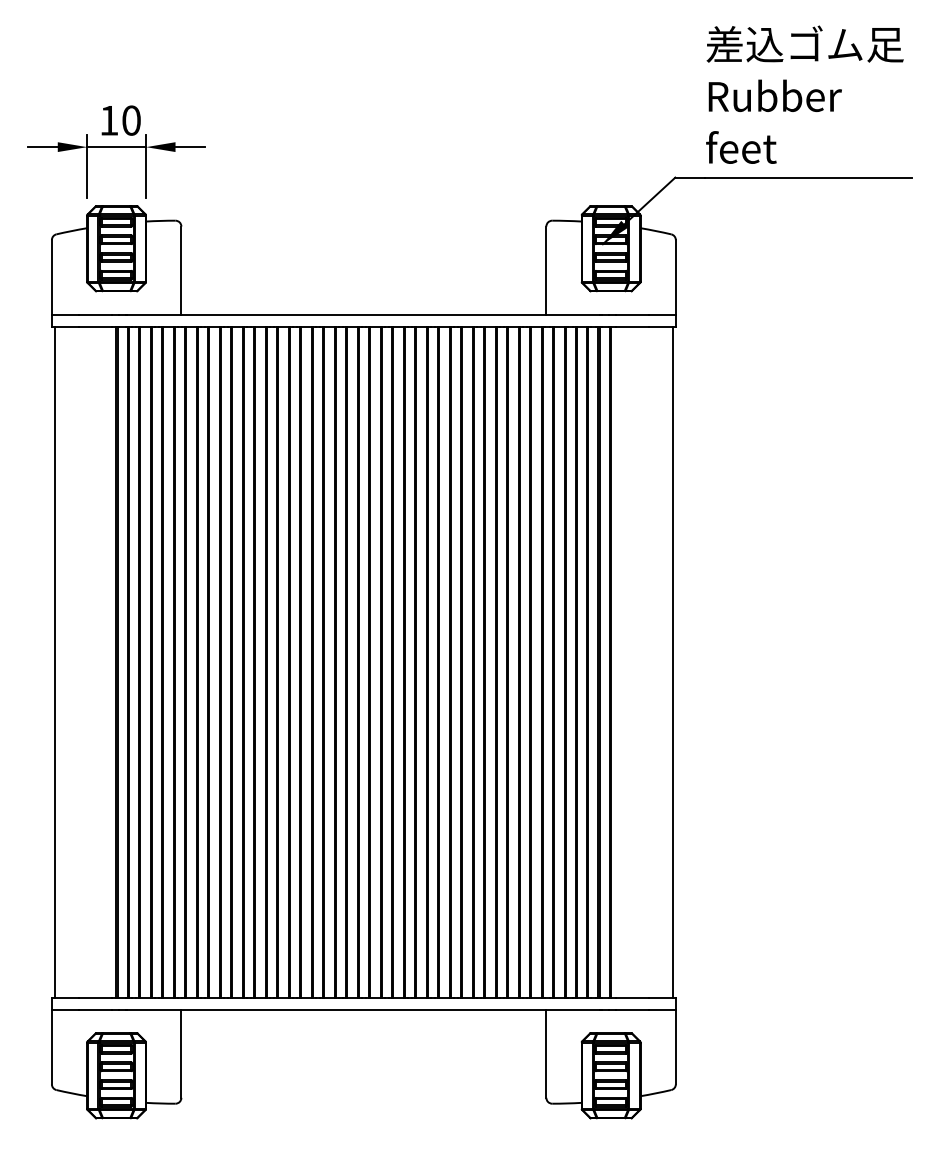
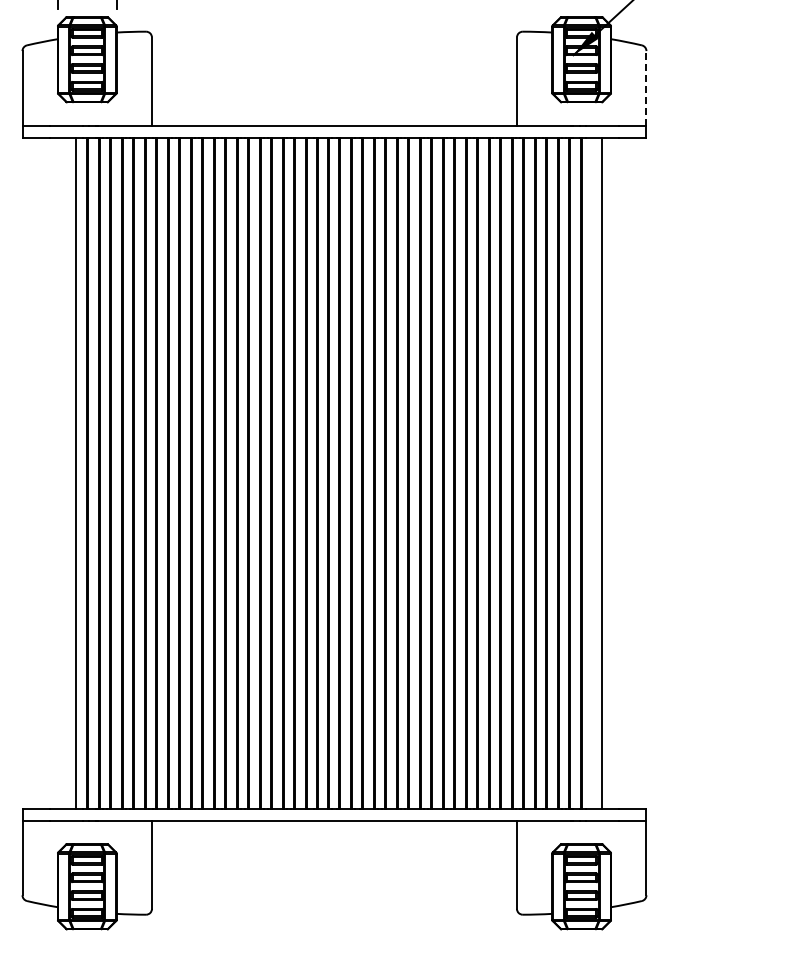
line: (675, 277) -> (646, 88), solid -> dashed
line: (54, 661) -> (76, 472), moved
line: (672, 661) -> (601, 472), moved

